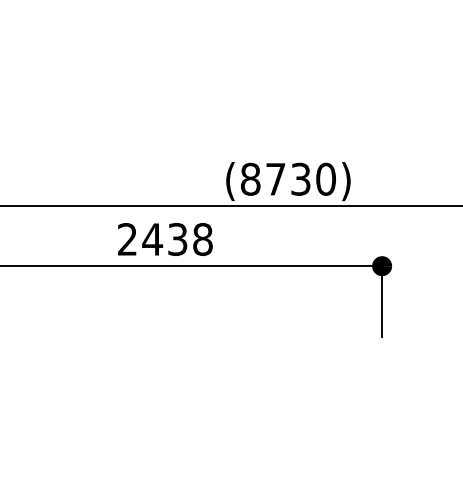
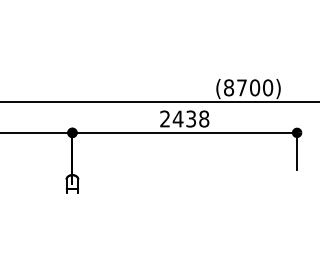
text: (301, 178) -> (255, 87), (8730) -> (8700)

